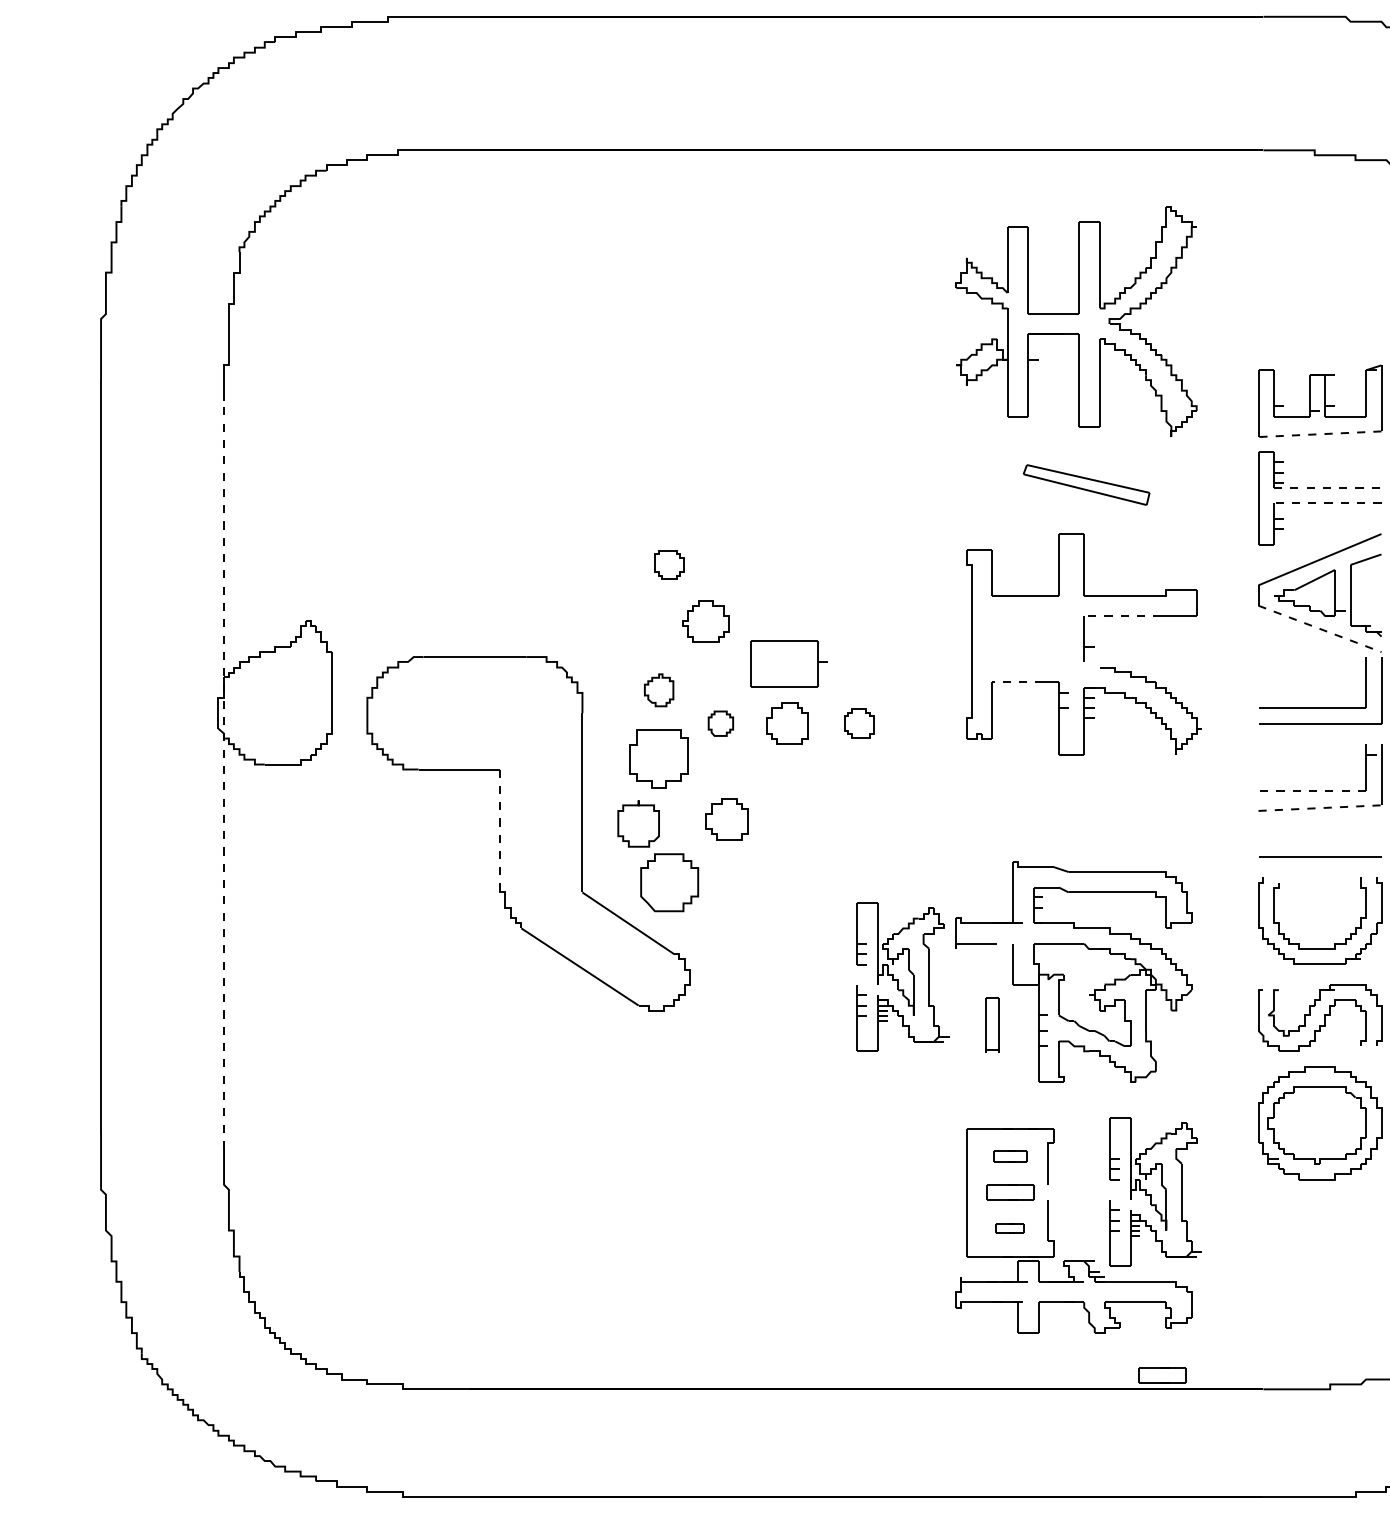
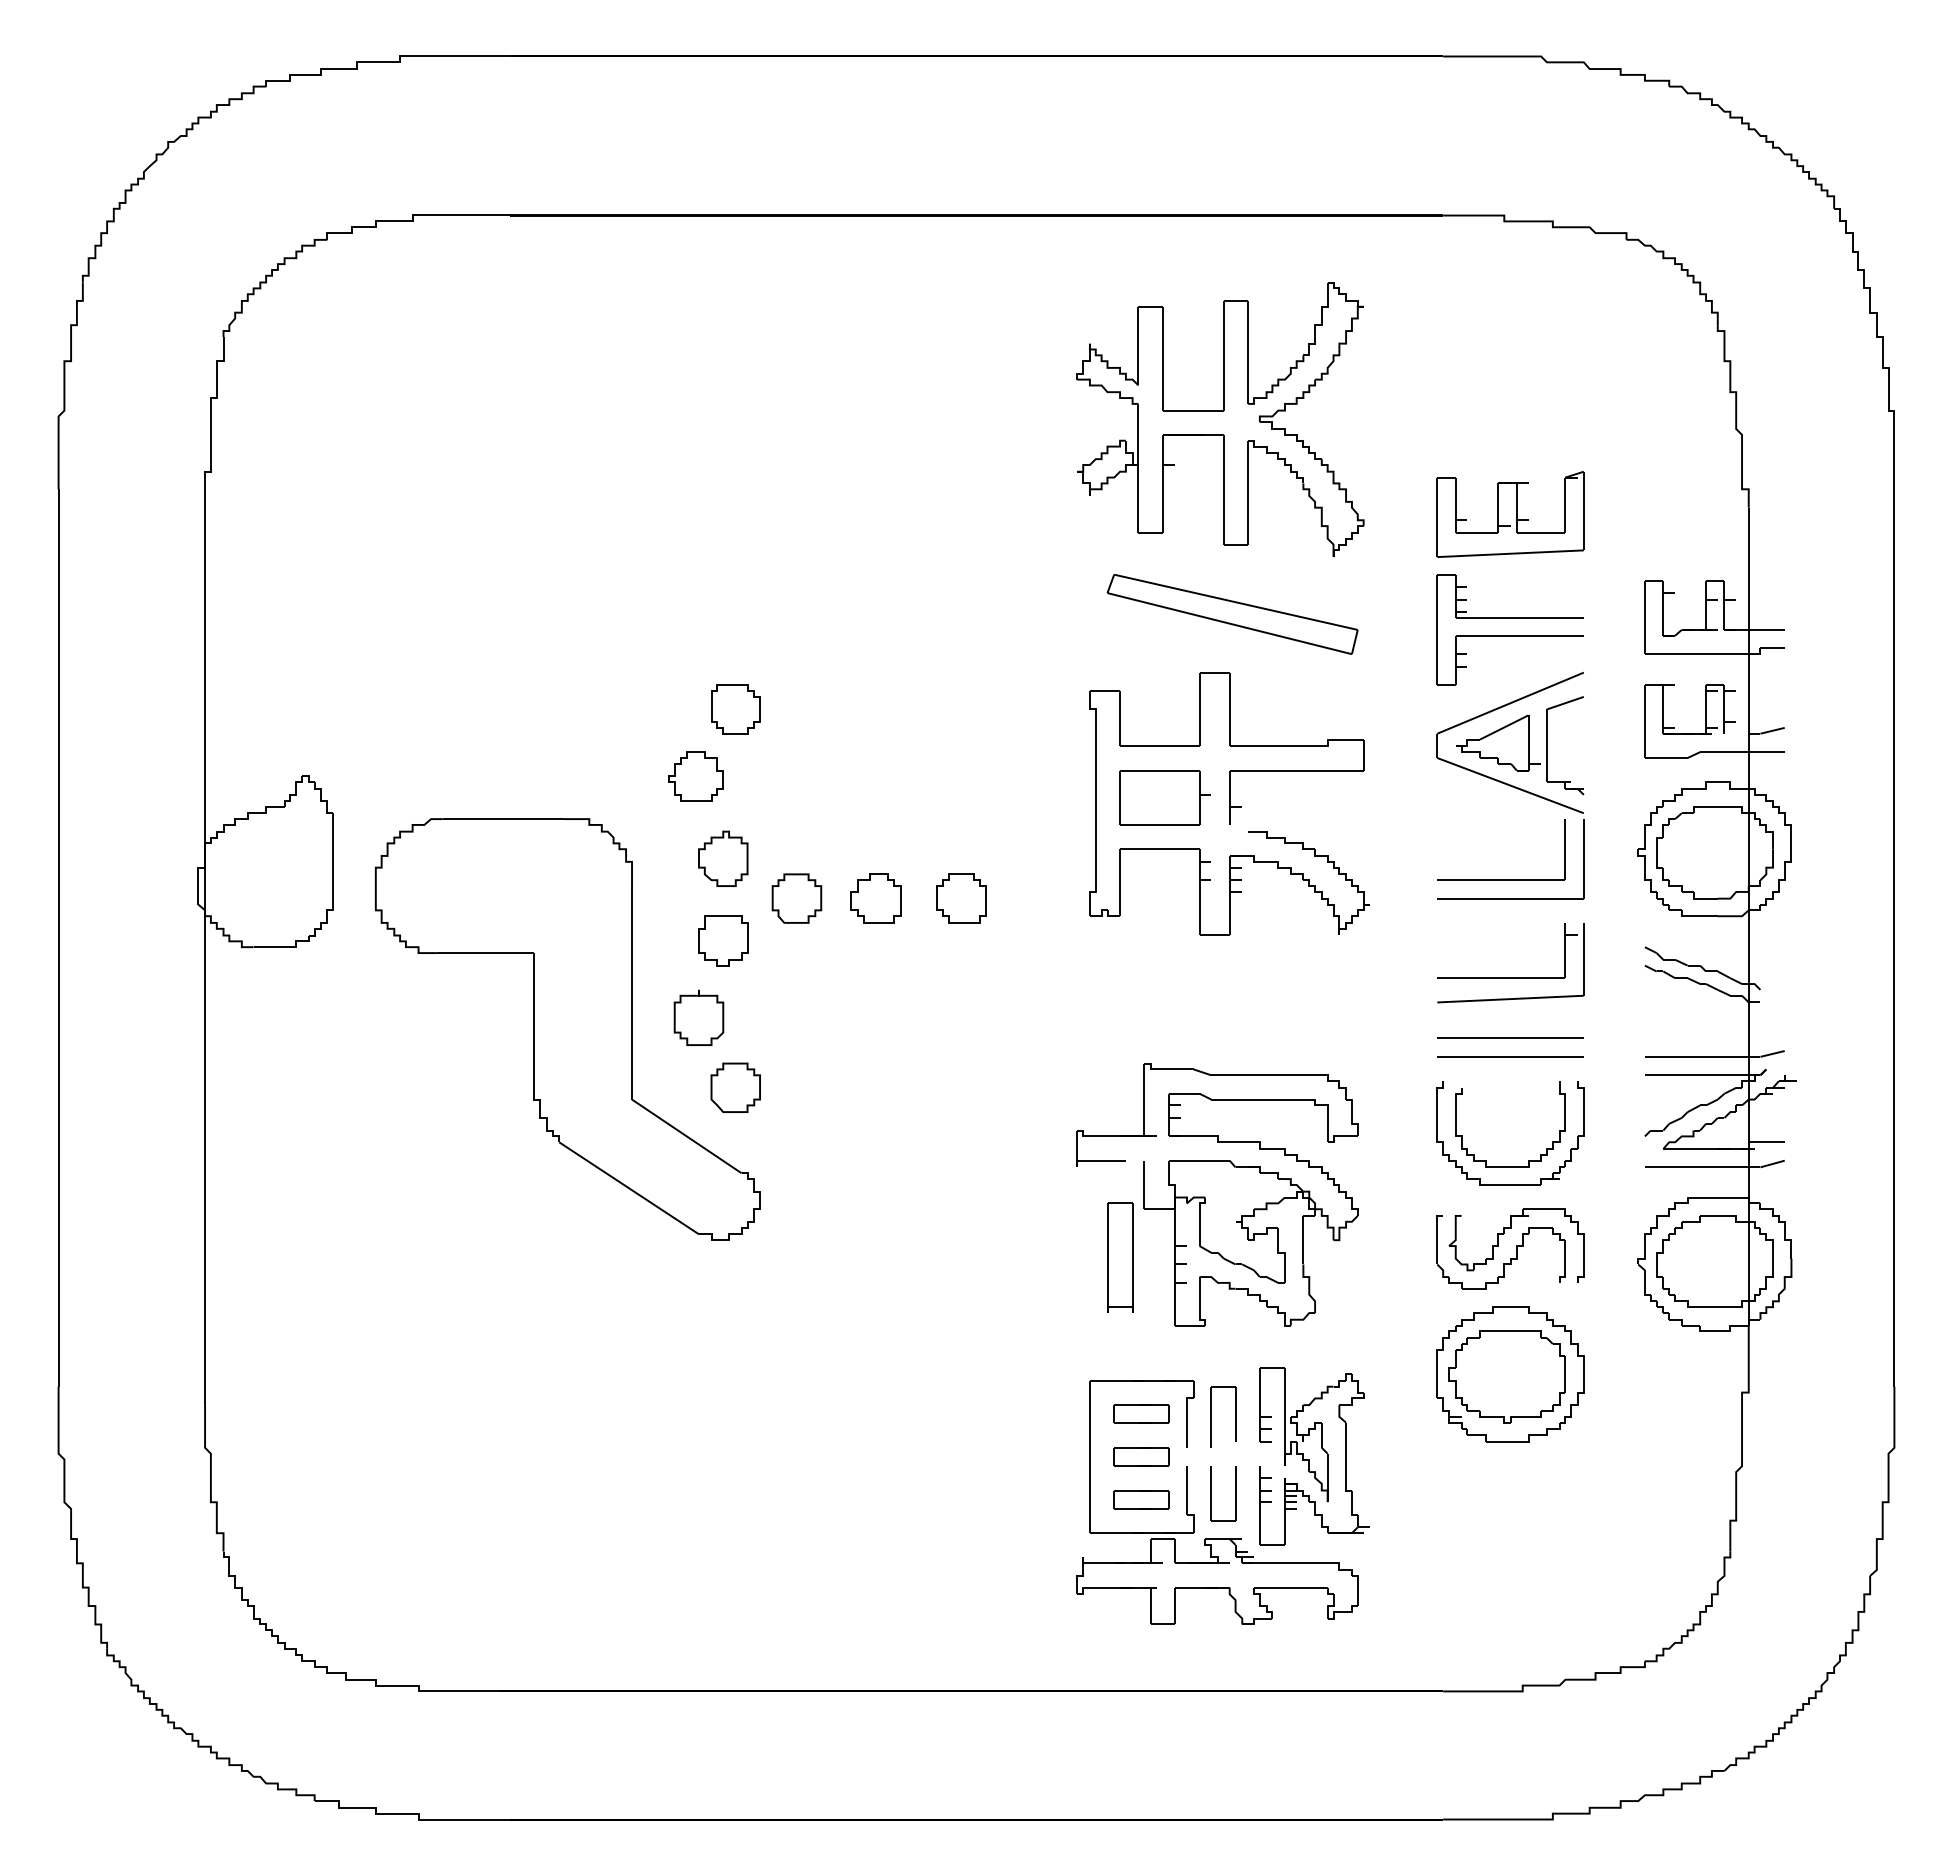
line: (1319, 434) -> (1510, 553), dashed -> solid
part: (1086, 484) -> (1232, 613), size x1.67
line: (1328, 488) -> (1520, 618), dashed -> solid
line: (1327, 502) -> (1519, 635), dashed -> solid
part: (669, 565) -> (735, 709), size x1.43
line: (1122, 616) -> (1275, 770), dashed -> solid
part: (705, 621) -> (695, 776), moved
line: (1320, 628) -> (1511, 785), dashed -> solid
part: (788, 664) -> (1164, 797), moved
line: (1017, 682) -> (1150, 849), dashed -> solid
part: (659, 690) -> (723, 858), size x1.43
part: (720, 723) -> (796, 898), size x1.67
part: (859, 723) -> (961, 898), size x1.43
part: (659, 758) -> (723, 940), size x0.71
line: (224, 774) -> (205, 959), dashed -> solid
line: (1311, 790) -> (1500, 978), dashed -> solid
line: (1320, 808) -> (1511, 999), dashed -> solid
part: (726, 819) -> (803, 1012), removed
line: (500, 826) -> (534, 1020), dashed -> solid
line: (1319, 840) -> (1510, 1037), added
part: (669, 882) -> (735, 1087), size x0.71
part: (902, 977) -> (1013, 1200), removed
part: (992, 1025) -> (1120, 1257), size x1.67
part: (1010, 1156) -> (1141, 1413), size x1.43
part: (1068, 1158) -> (1211, 1416), added
part: (1068, 1223) -> (1211, 1493), added
part: (1010, 1228) -> (1141, 1499), size x1.67
part: (1162, 1375) -> (1322, 1674), removed

